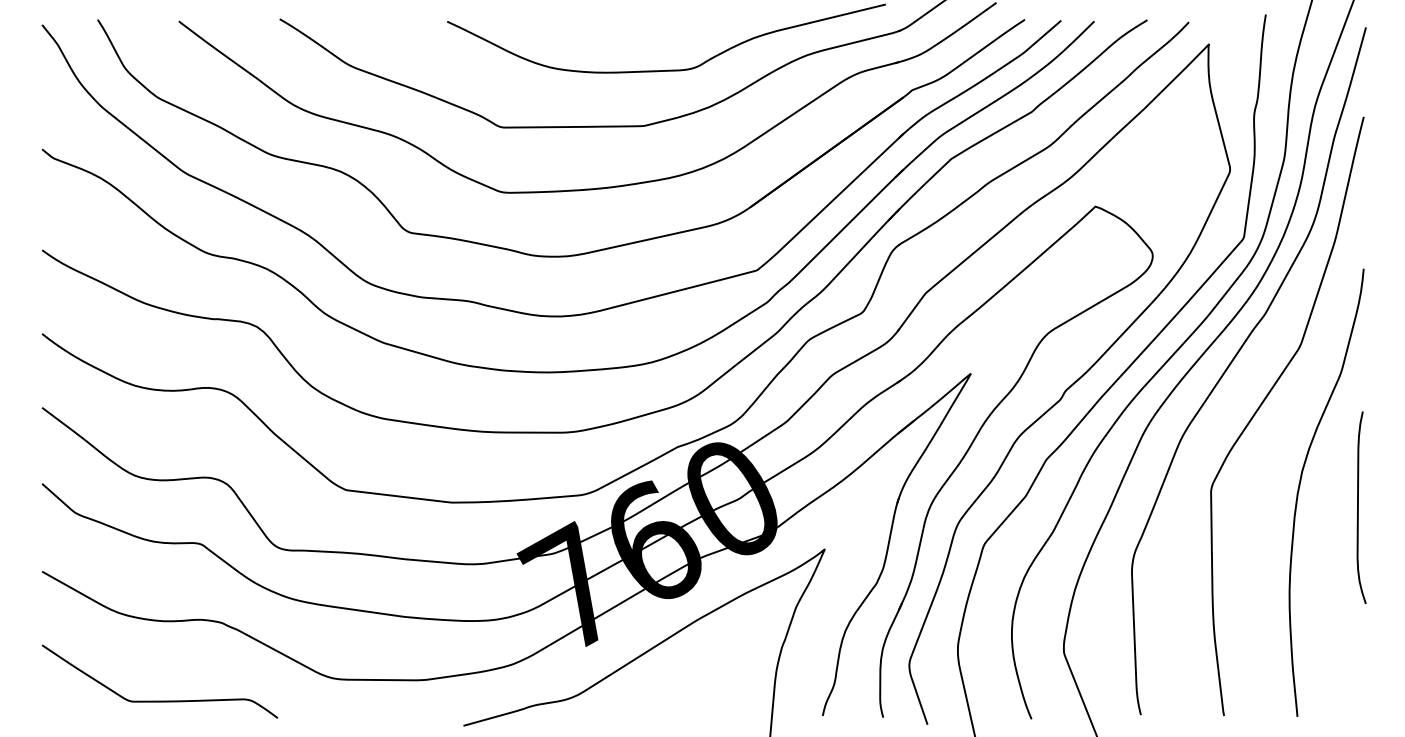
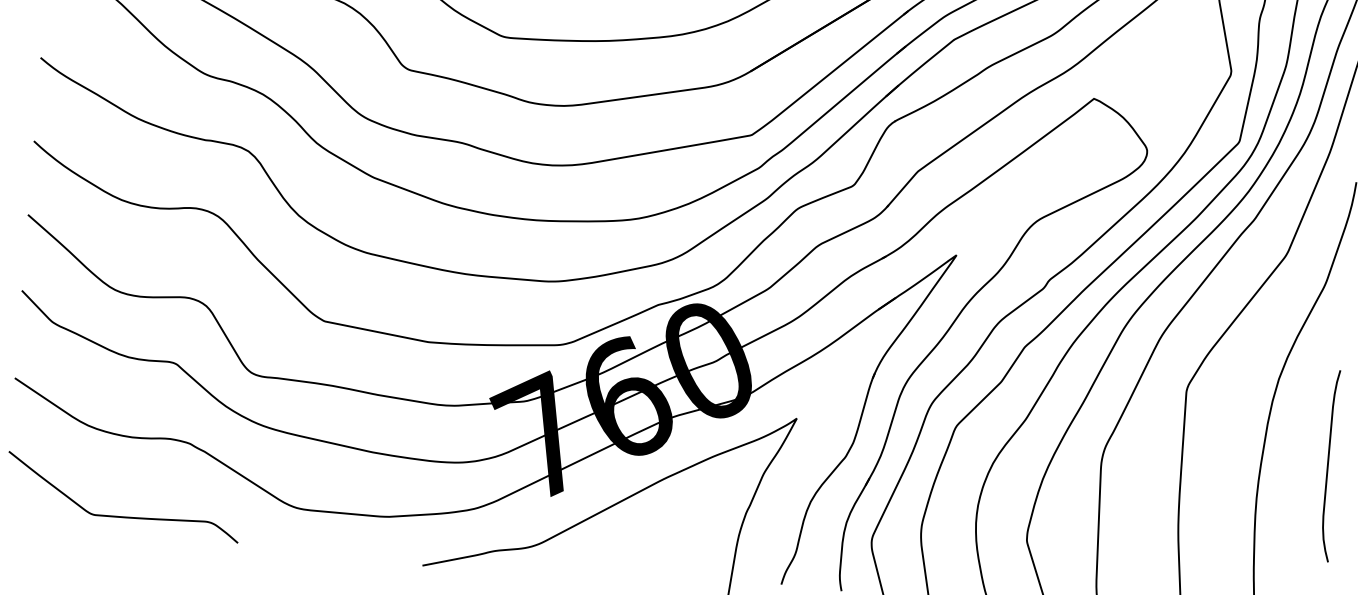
curve: (1358, 507) -> (1328, 465), moved

